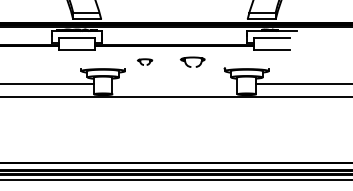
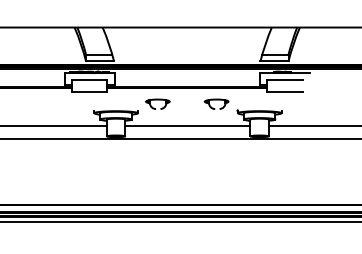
part: (144, 61) -> (157, 103), size x1.67
part: (192, 61) -> (216, 103), moved
line: (174, 84) -> (187, 126), added

